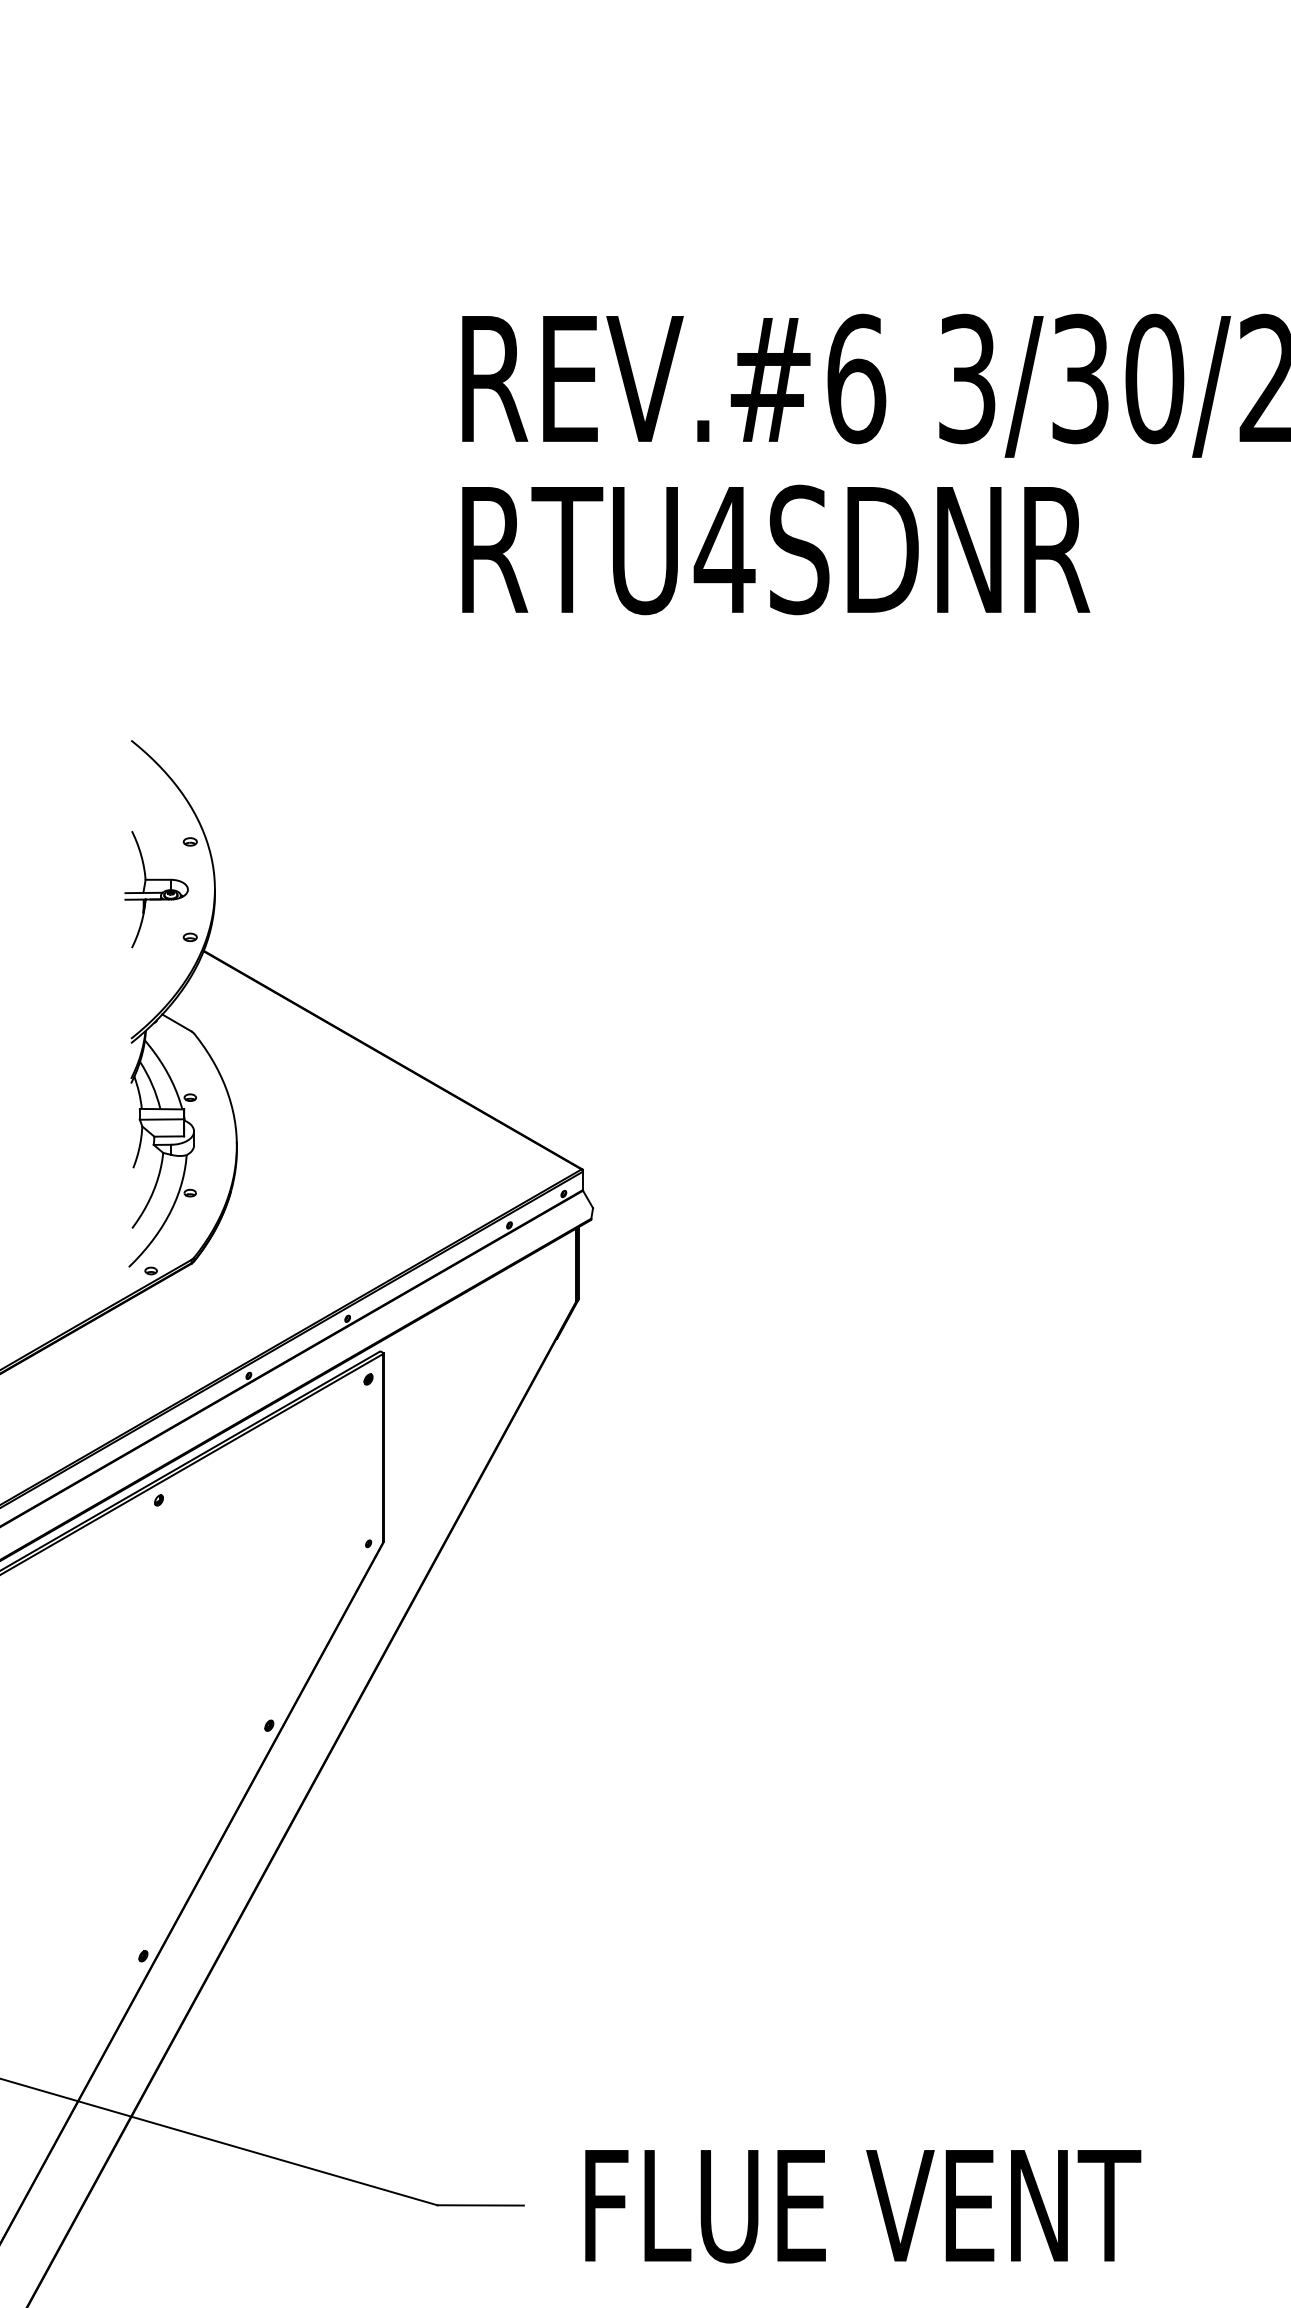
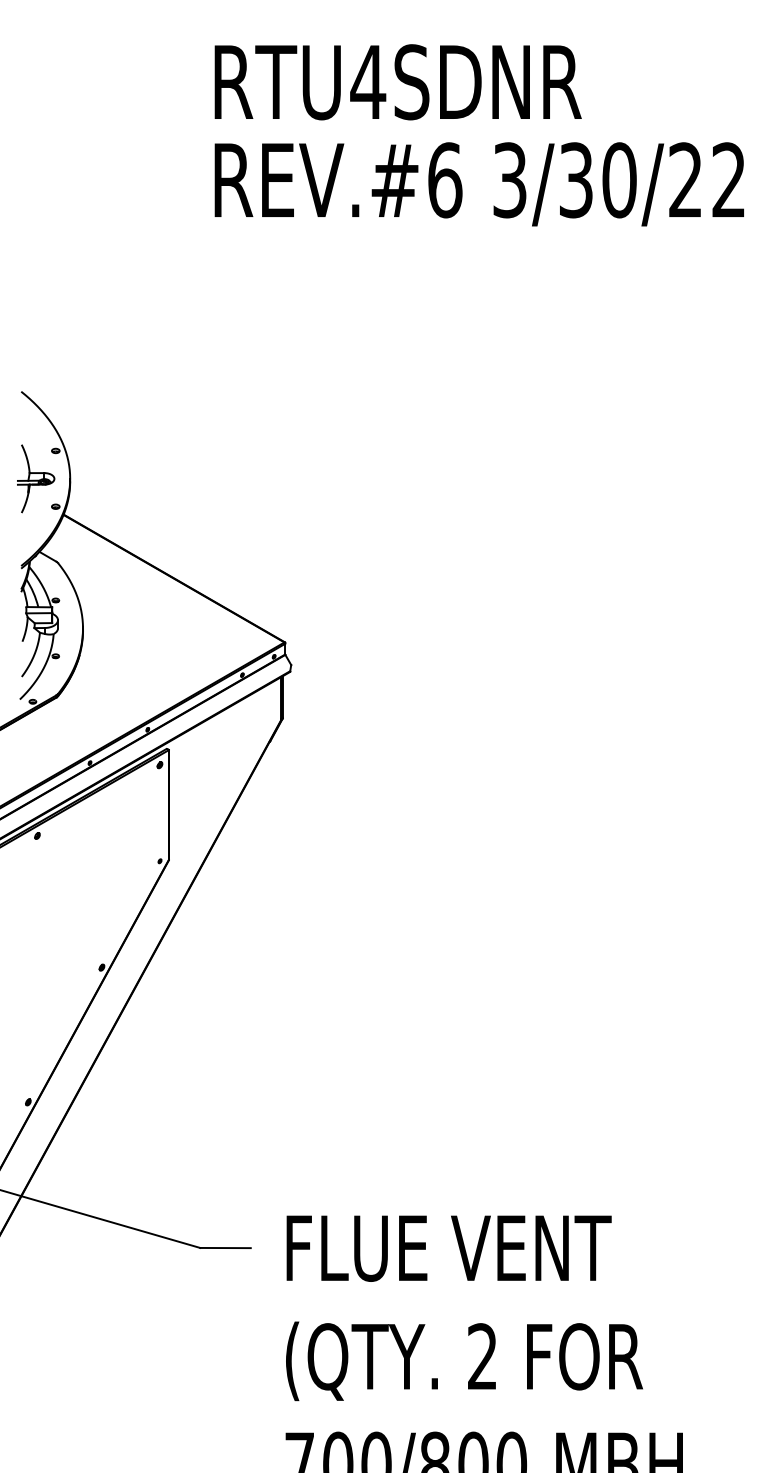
text: (774, 550) -> (397, 82), moved

